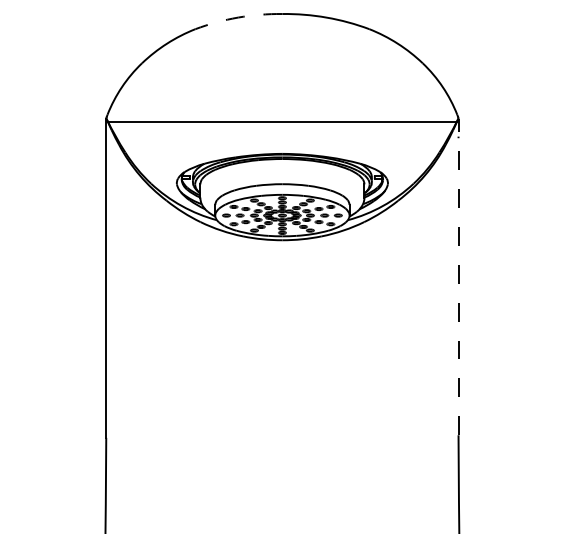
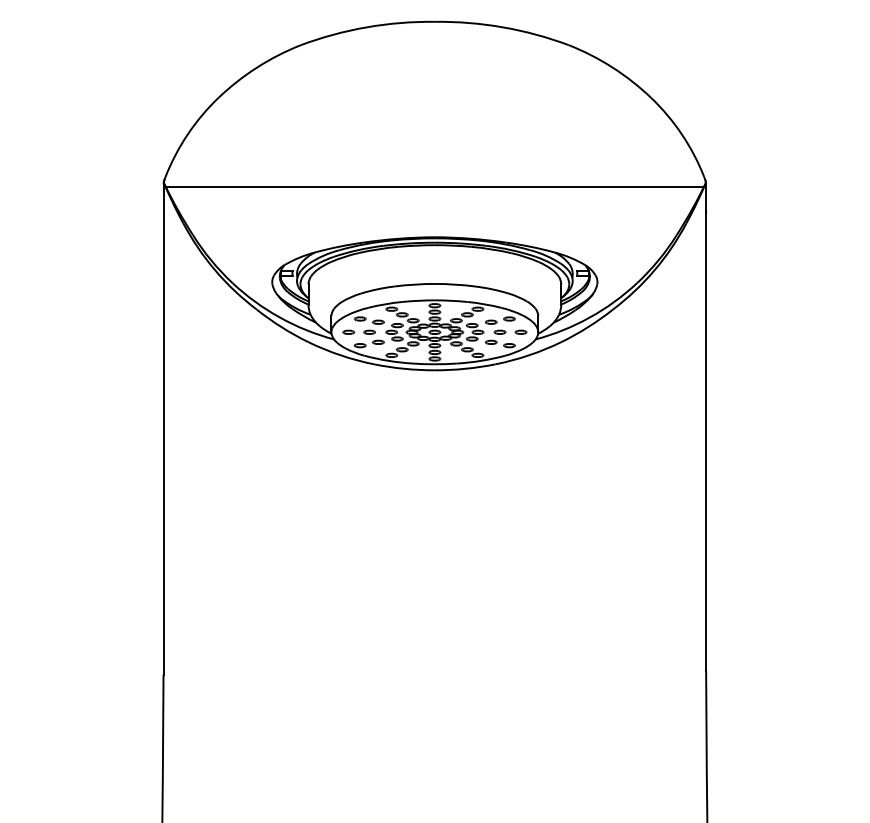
arc: (238, 17) -> (367, 27), dashed -> solid
line: (458, 276) -> (706, 426), dashed -> solid

